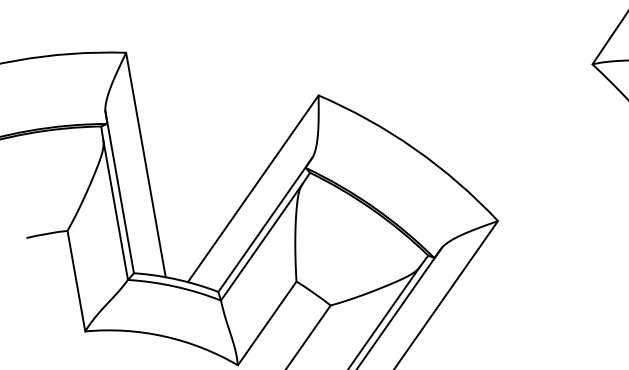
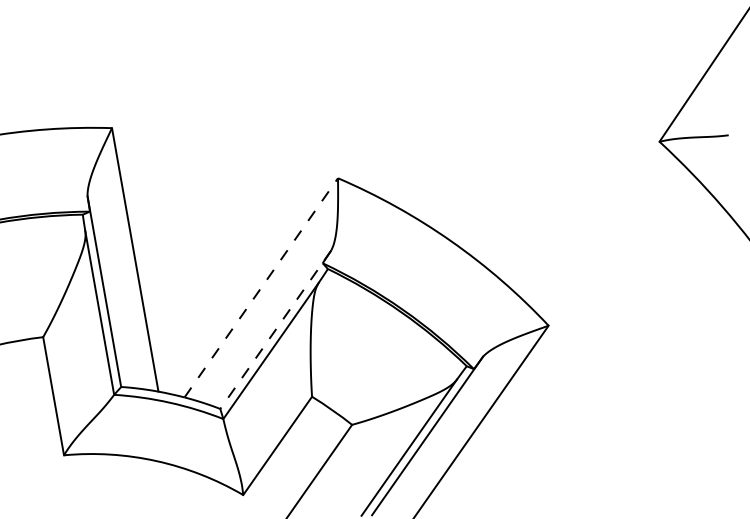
line: (253, 188) -> (261, 287), solid -> dashed
line: (265, 224) -> (275, 329), solid -> dashed

